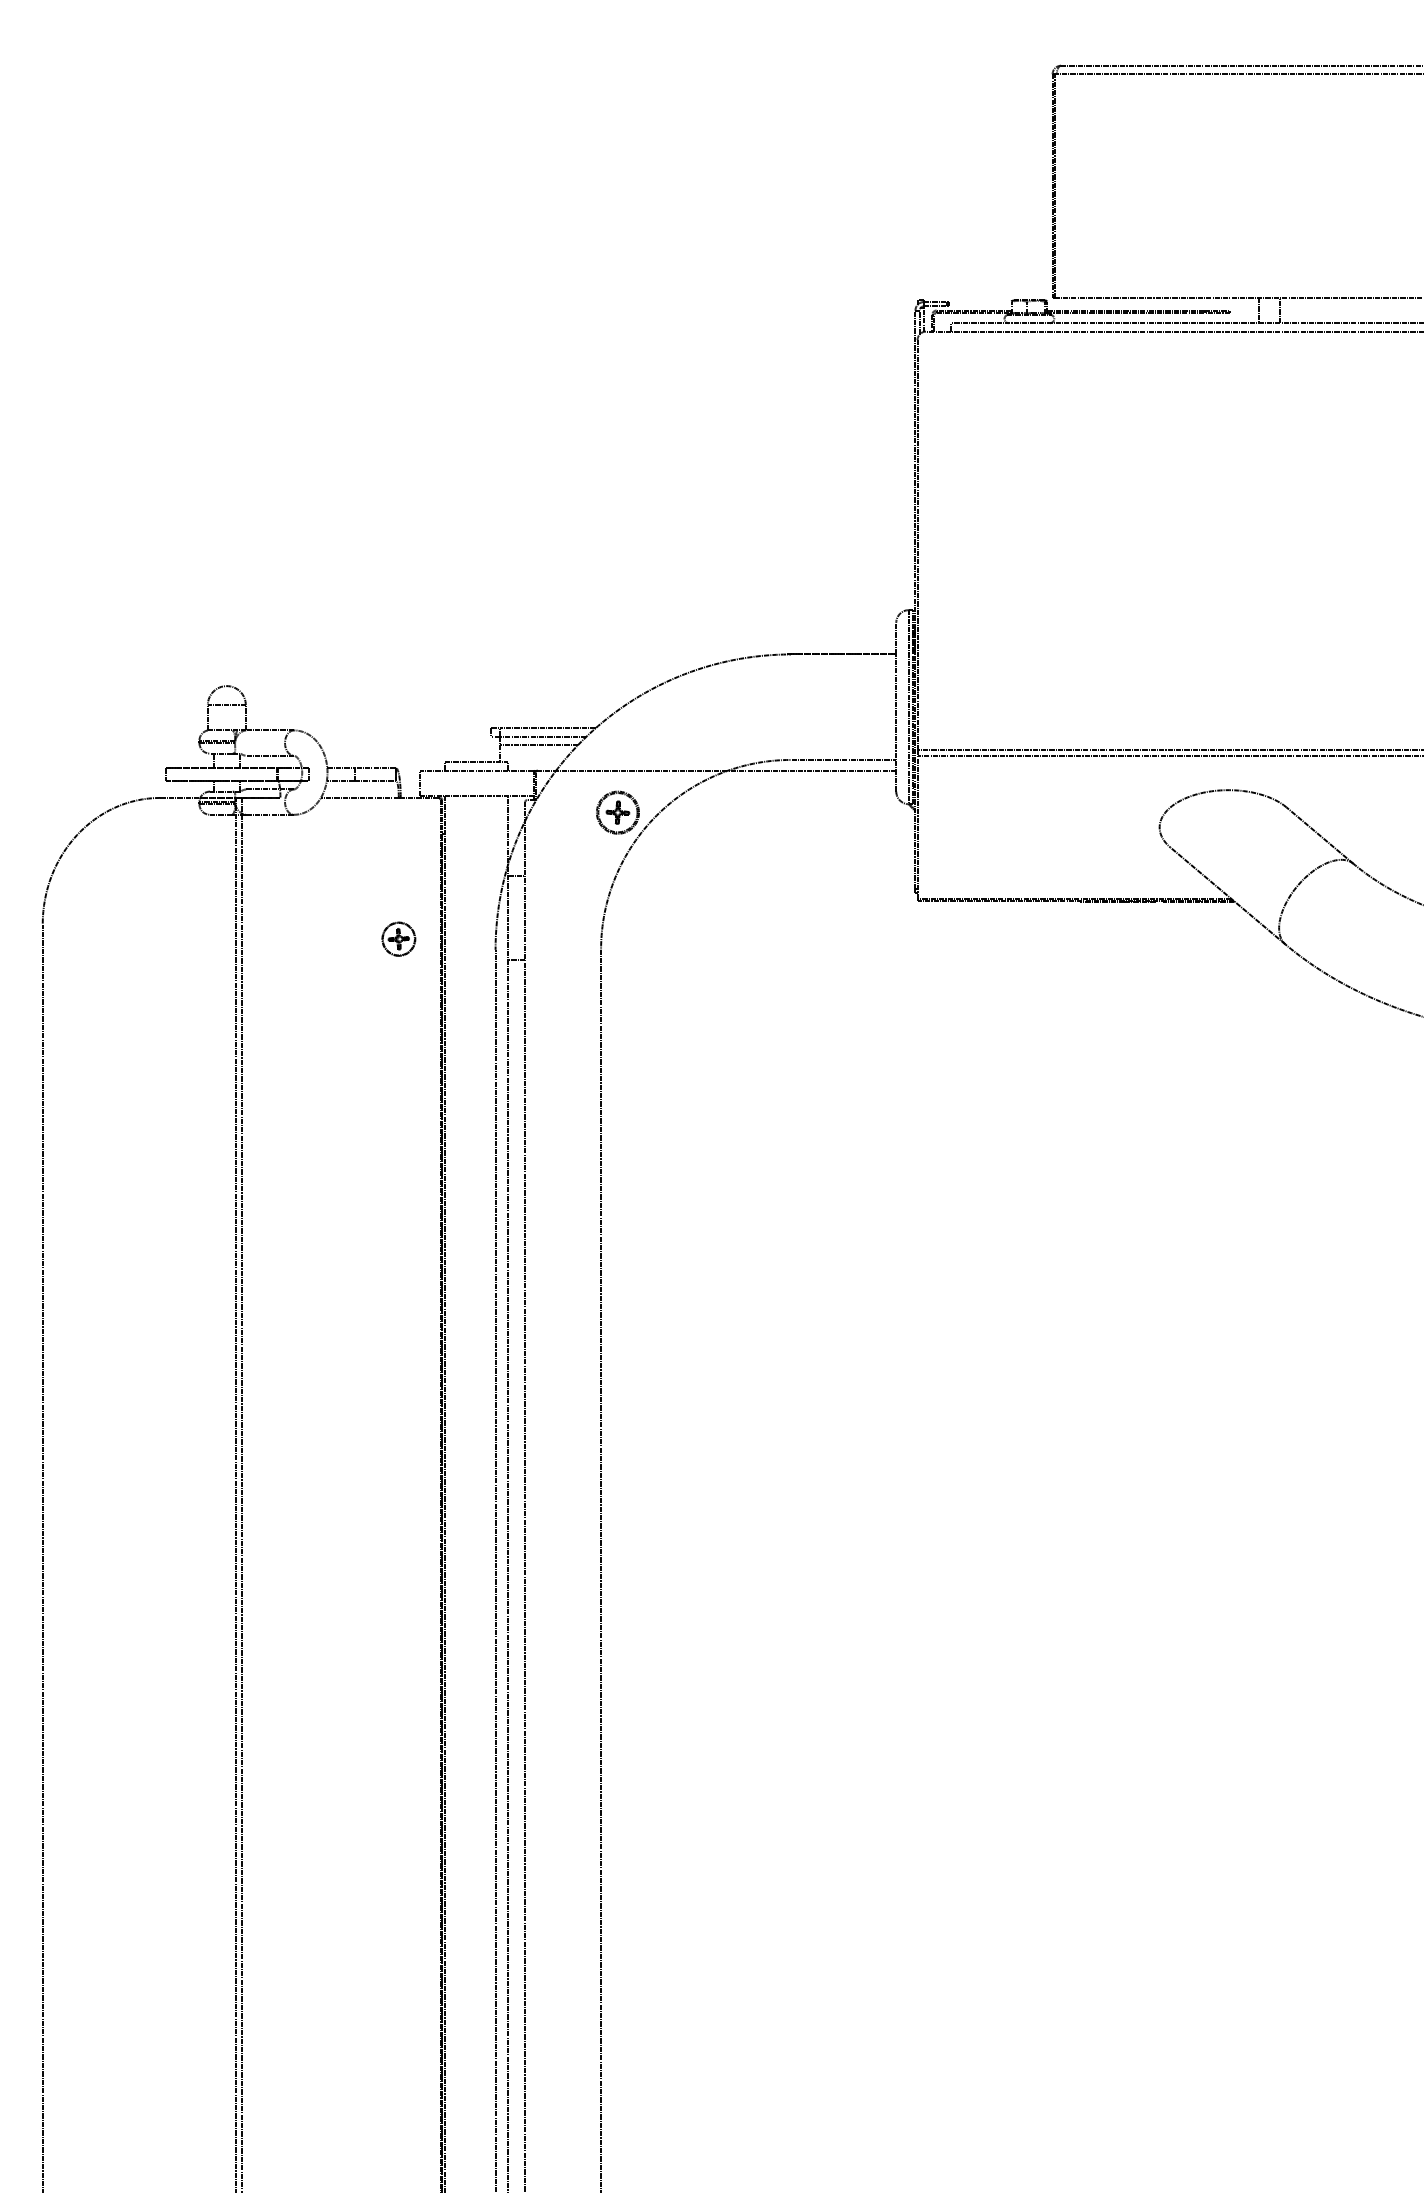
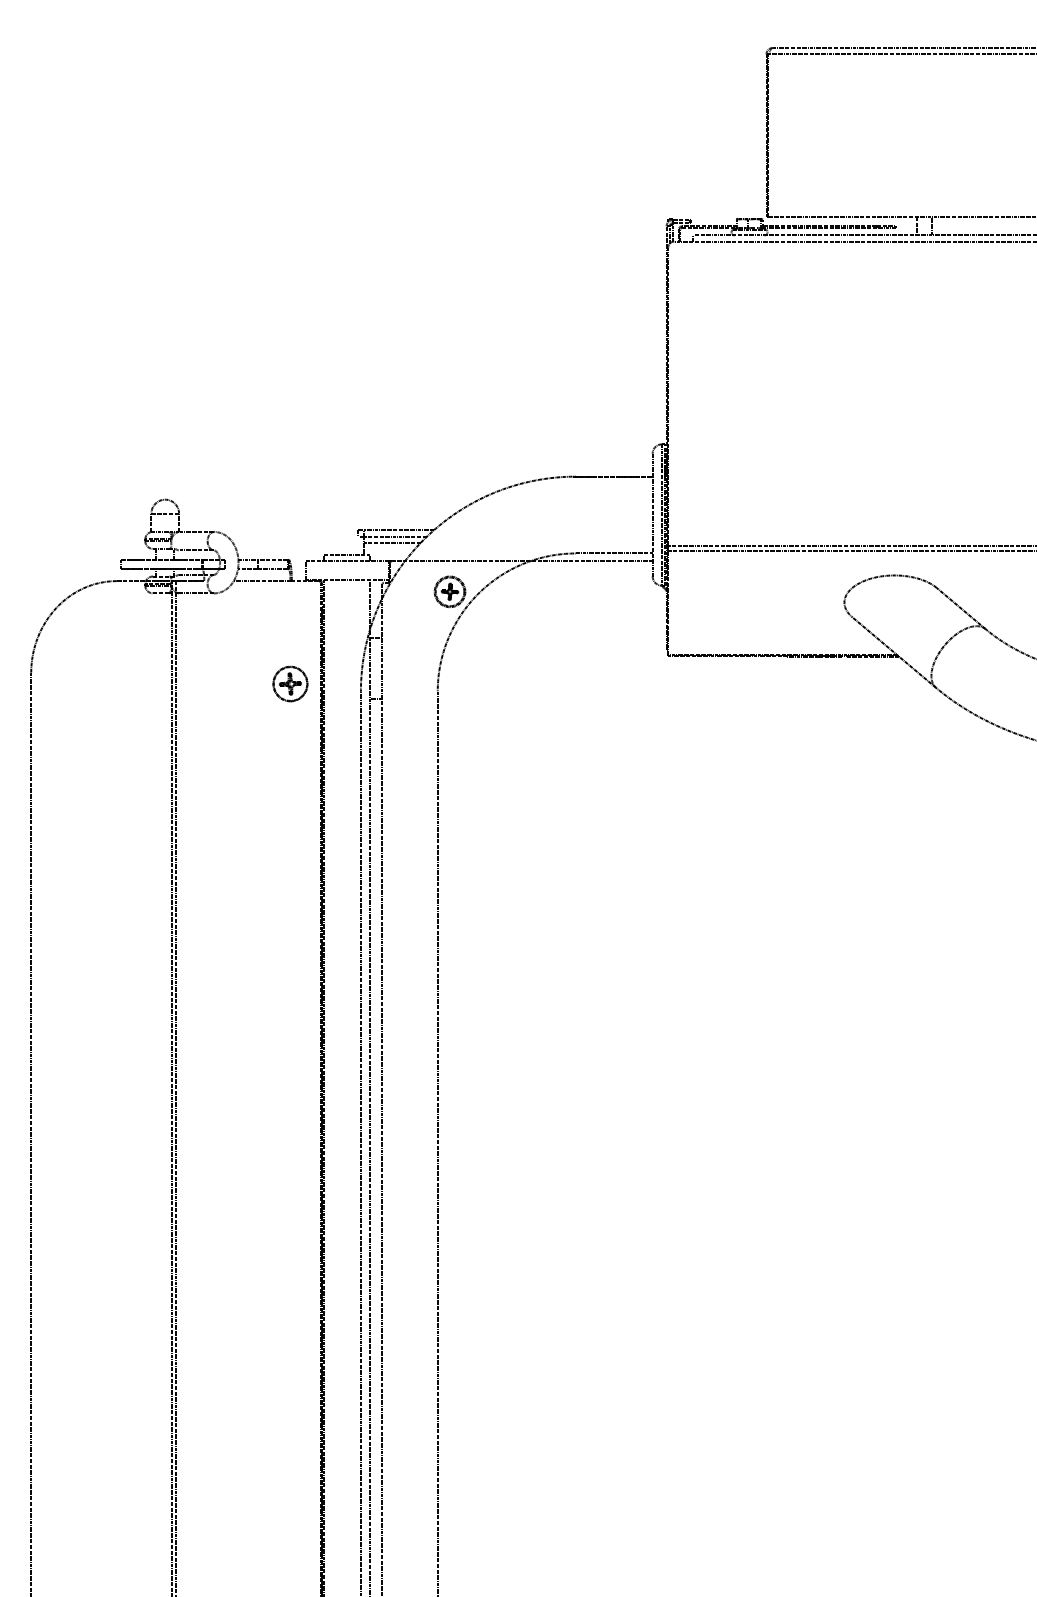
part: (398, 938) -> (290, 683), size x1.43

